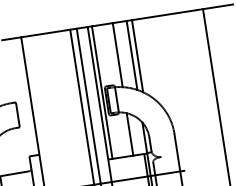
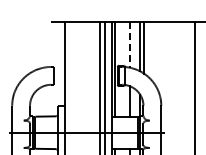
line: (118, 55) -> (130, 45), solid -> dashed

